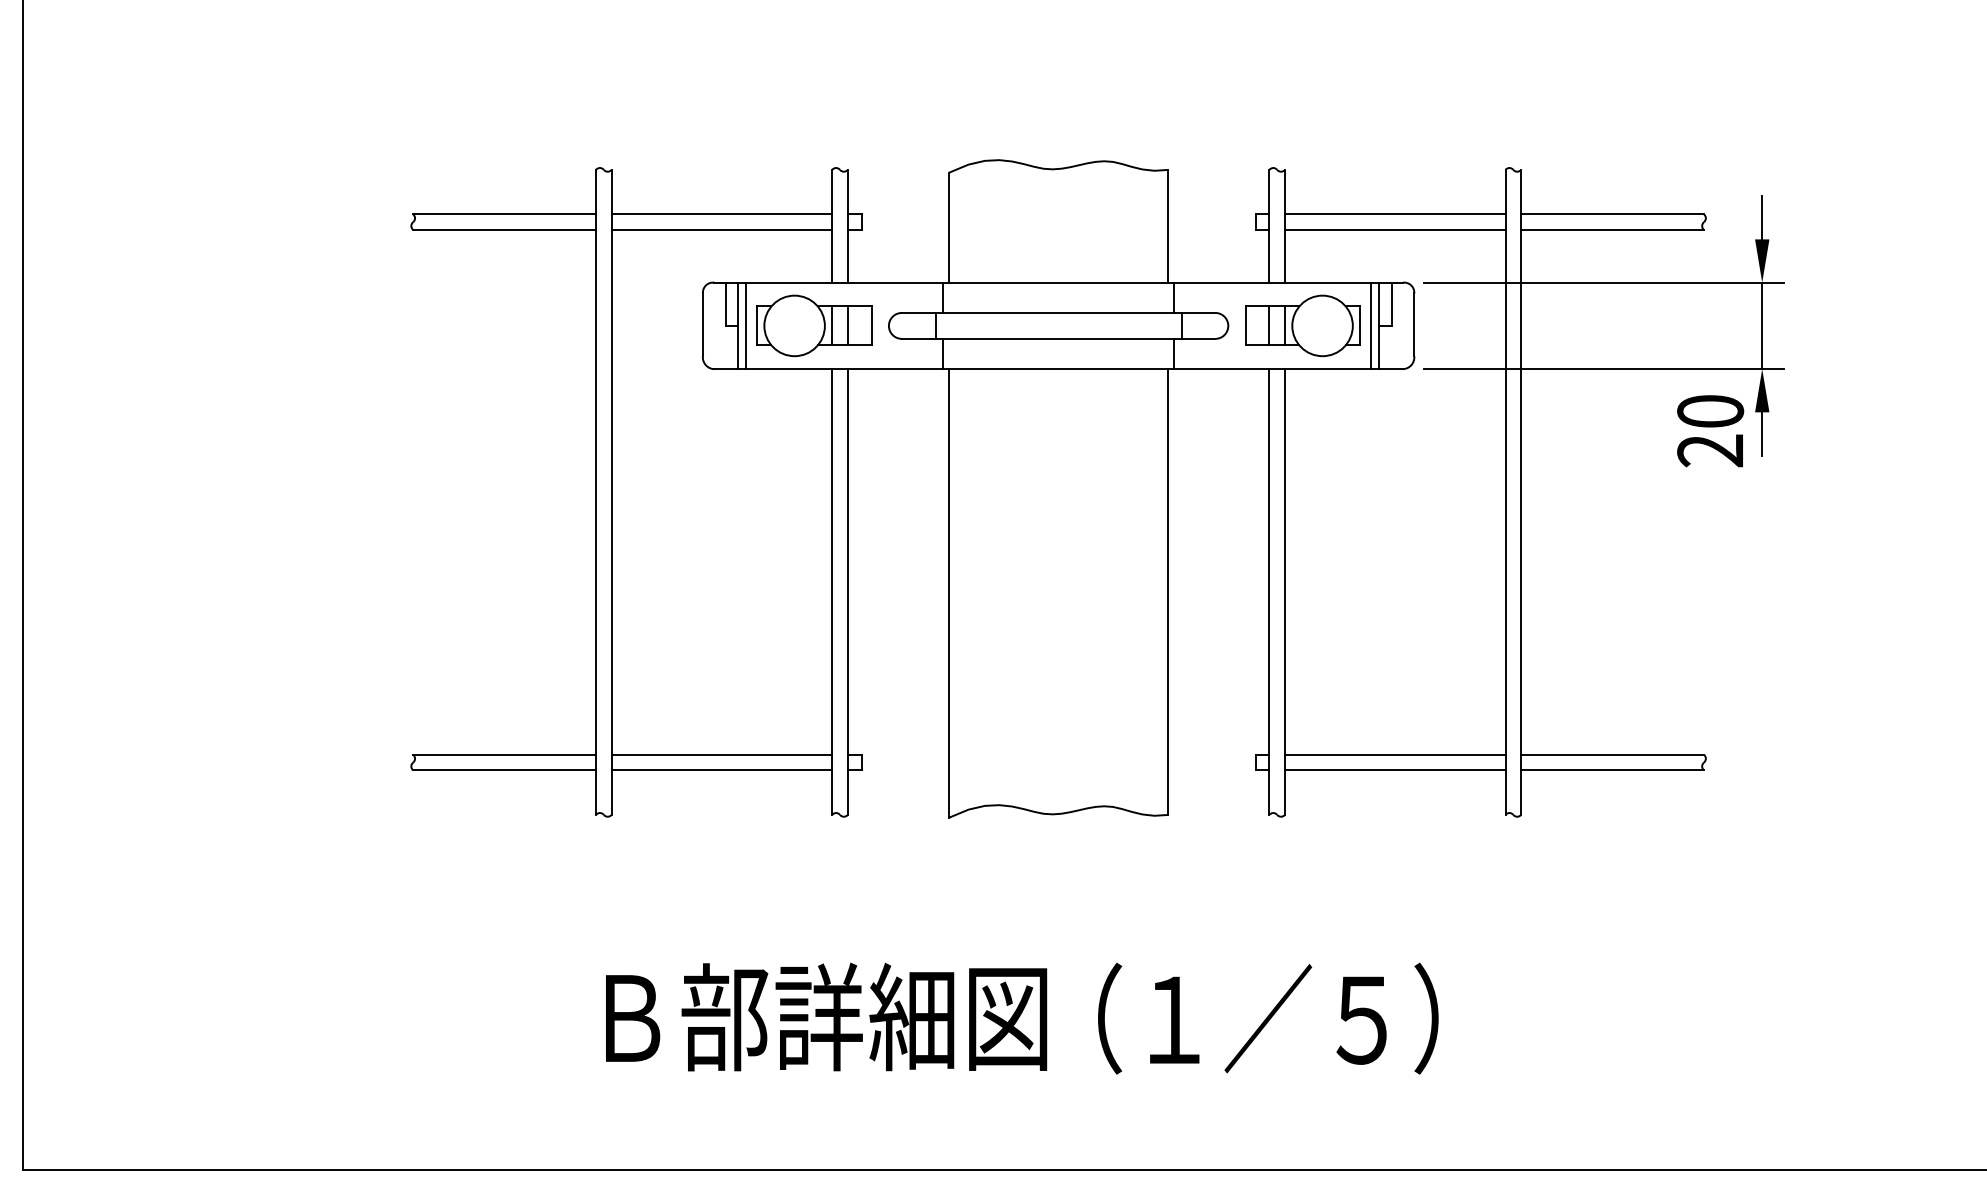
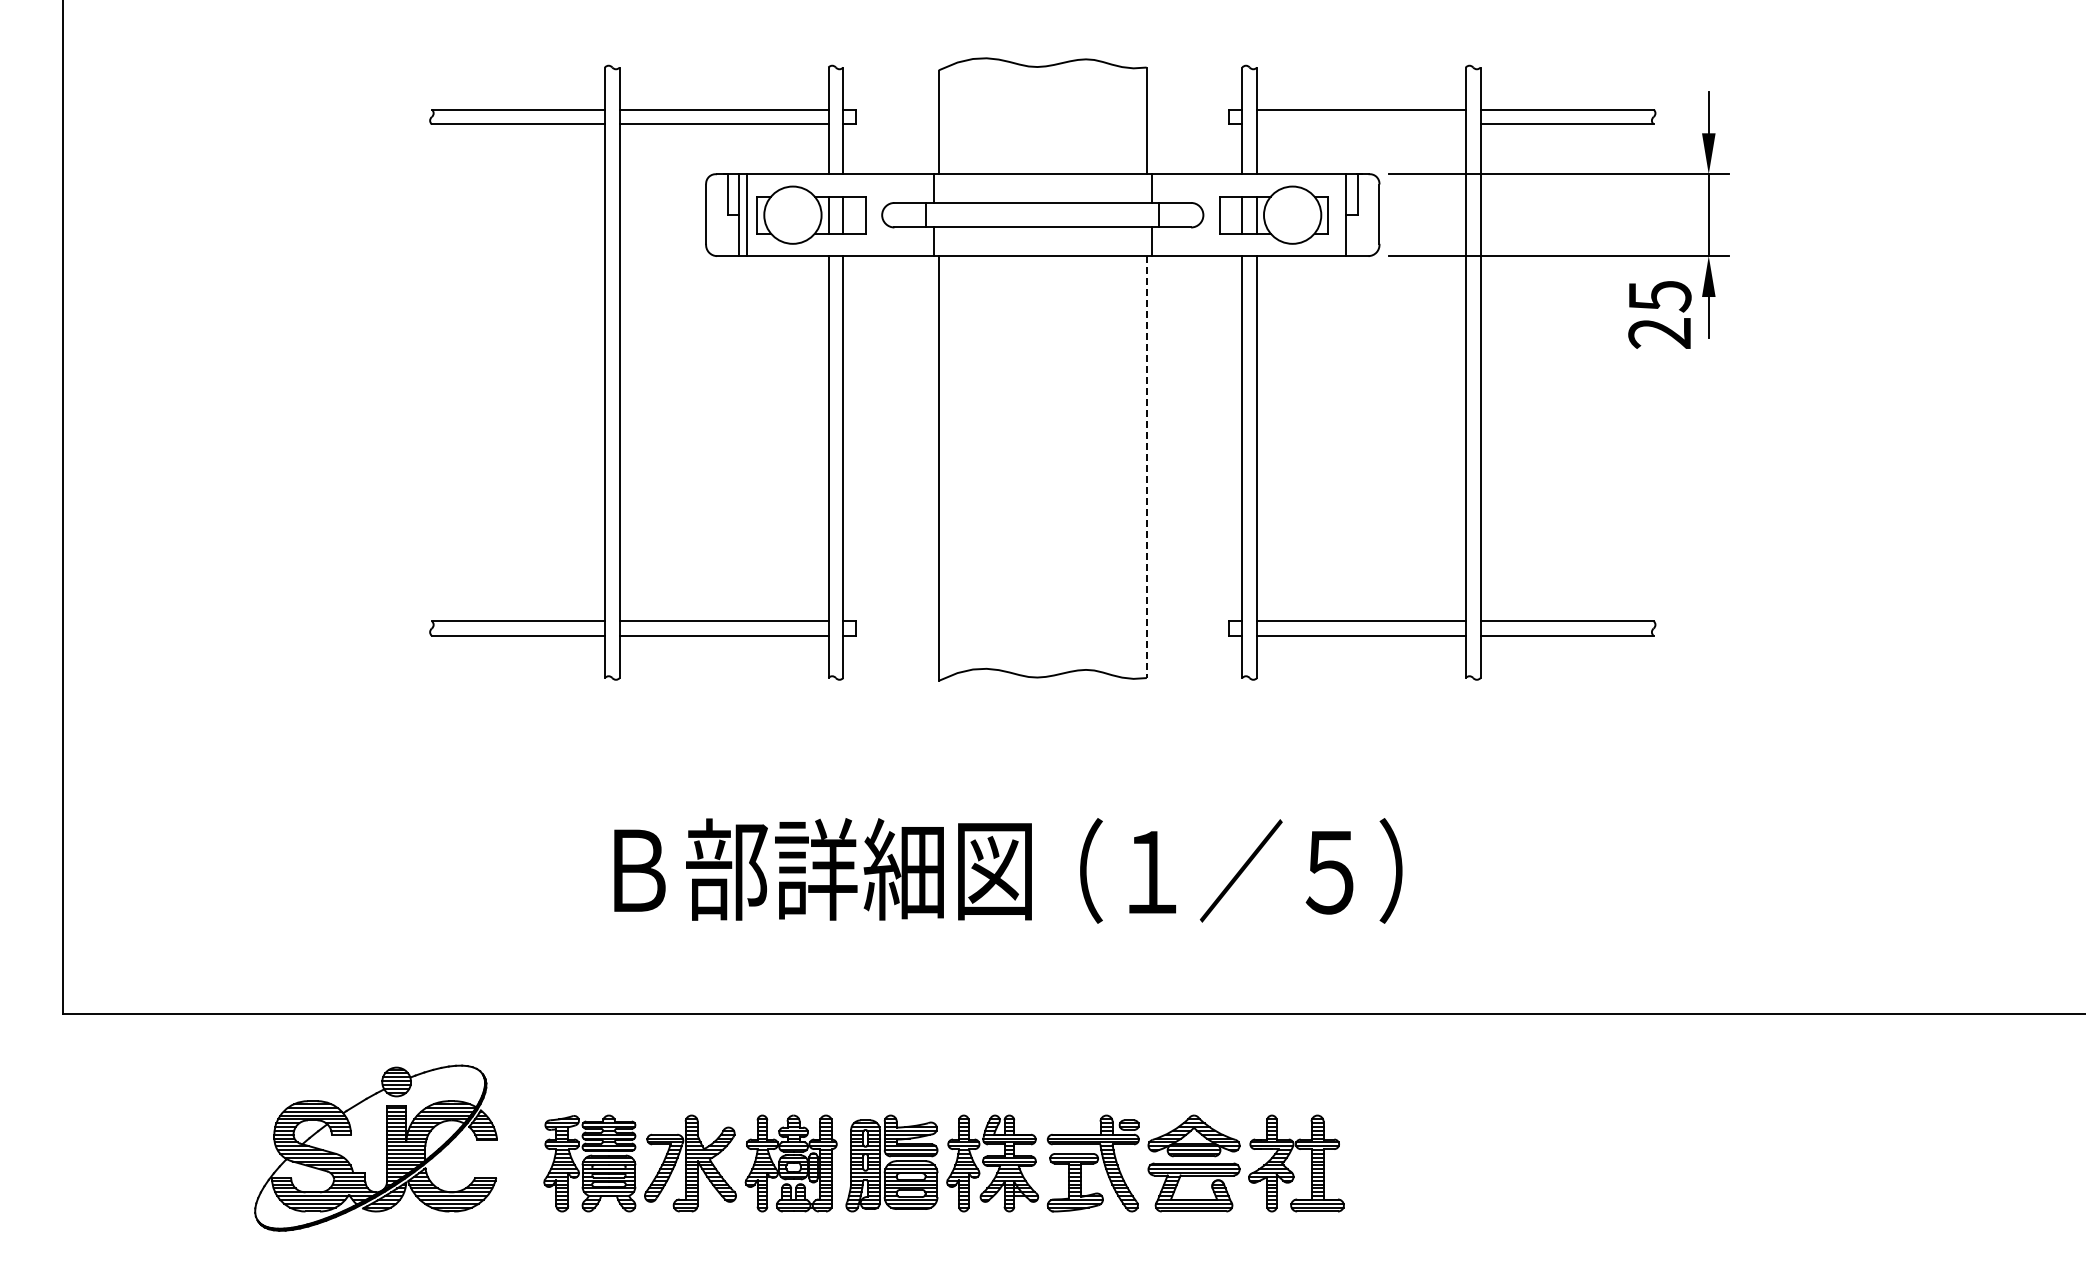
line: (1395, 230) -> (1361, 124), removed
line: (1371, 326) -> (1338, 215), removed
text: (1710, 411) -> (1659, 296), 20 -> 25
line: (1168, 592) -> (1146, 467), solid -> dashed

